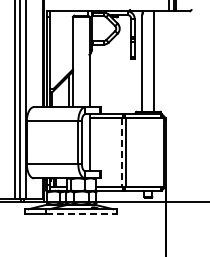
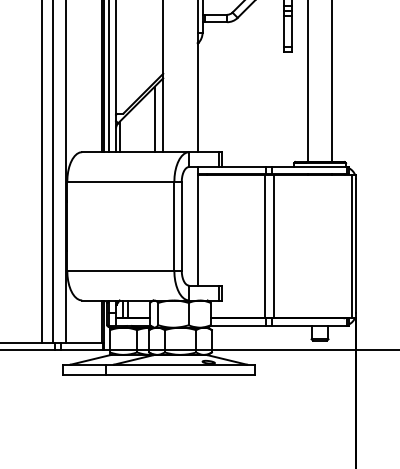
line: (121, 152) -> (264, 246), dashed -> solid
line: (81, 214) -> (180, 375), dashed -> solid

